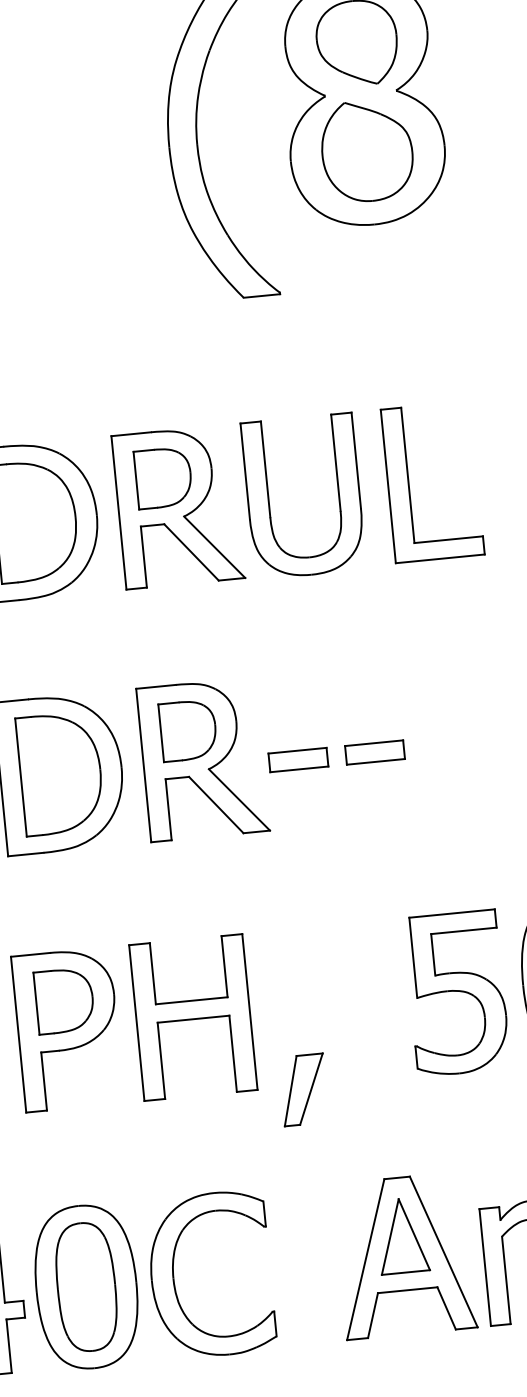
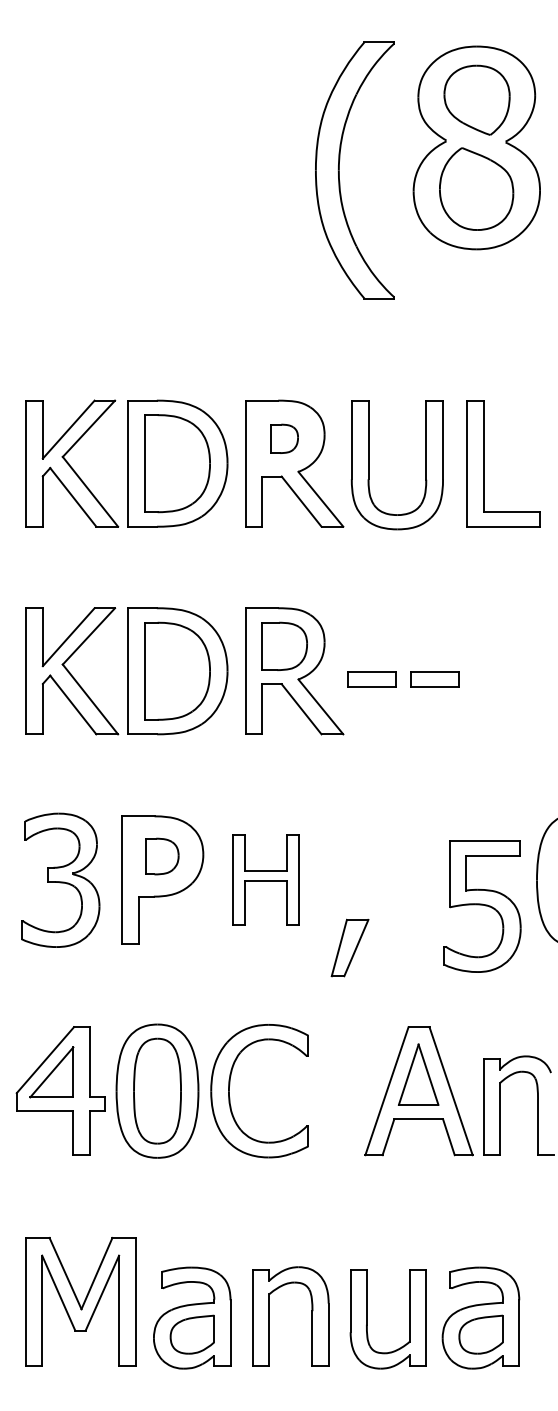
part: (163, 477) -> (284, 438), size x0.6
part: (456, 993) -> (482, 906), moved
part: (64, 1000) -> (162, 856), size x0.7
part: (192, 1016) -> (265, 879), size x0.7

